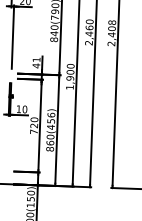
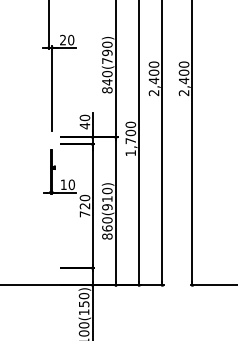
text: (112, 22) -> (184, 64), 2,408 -> 2,400
text: (89, 27) -> (153, 72), 2,460 -> 2,400
text: (36, 59) -> (84, 117), 41 -> 40
text: (70, 78) -> (130, 141), 1,900 -> 1,700
text: (51, 120) -> (107, 198), 860(456) -> 860(910)

